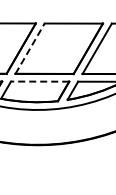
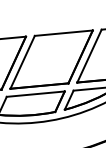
line: (30, 48) -> (23, 62), dashed -> solid
line: (39, 81) -> (35, 94), dashed -> solid

